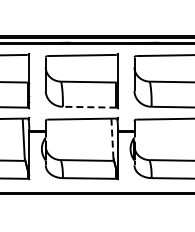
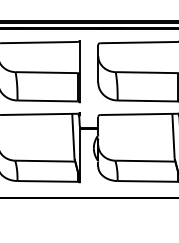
line: (89, 107) -> (47, 101), dashed -> solid
line: (112, 138) -> (73, 136), dashed -> solid

